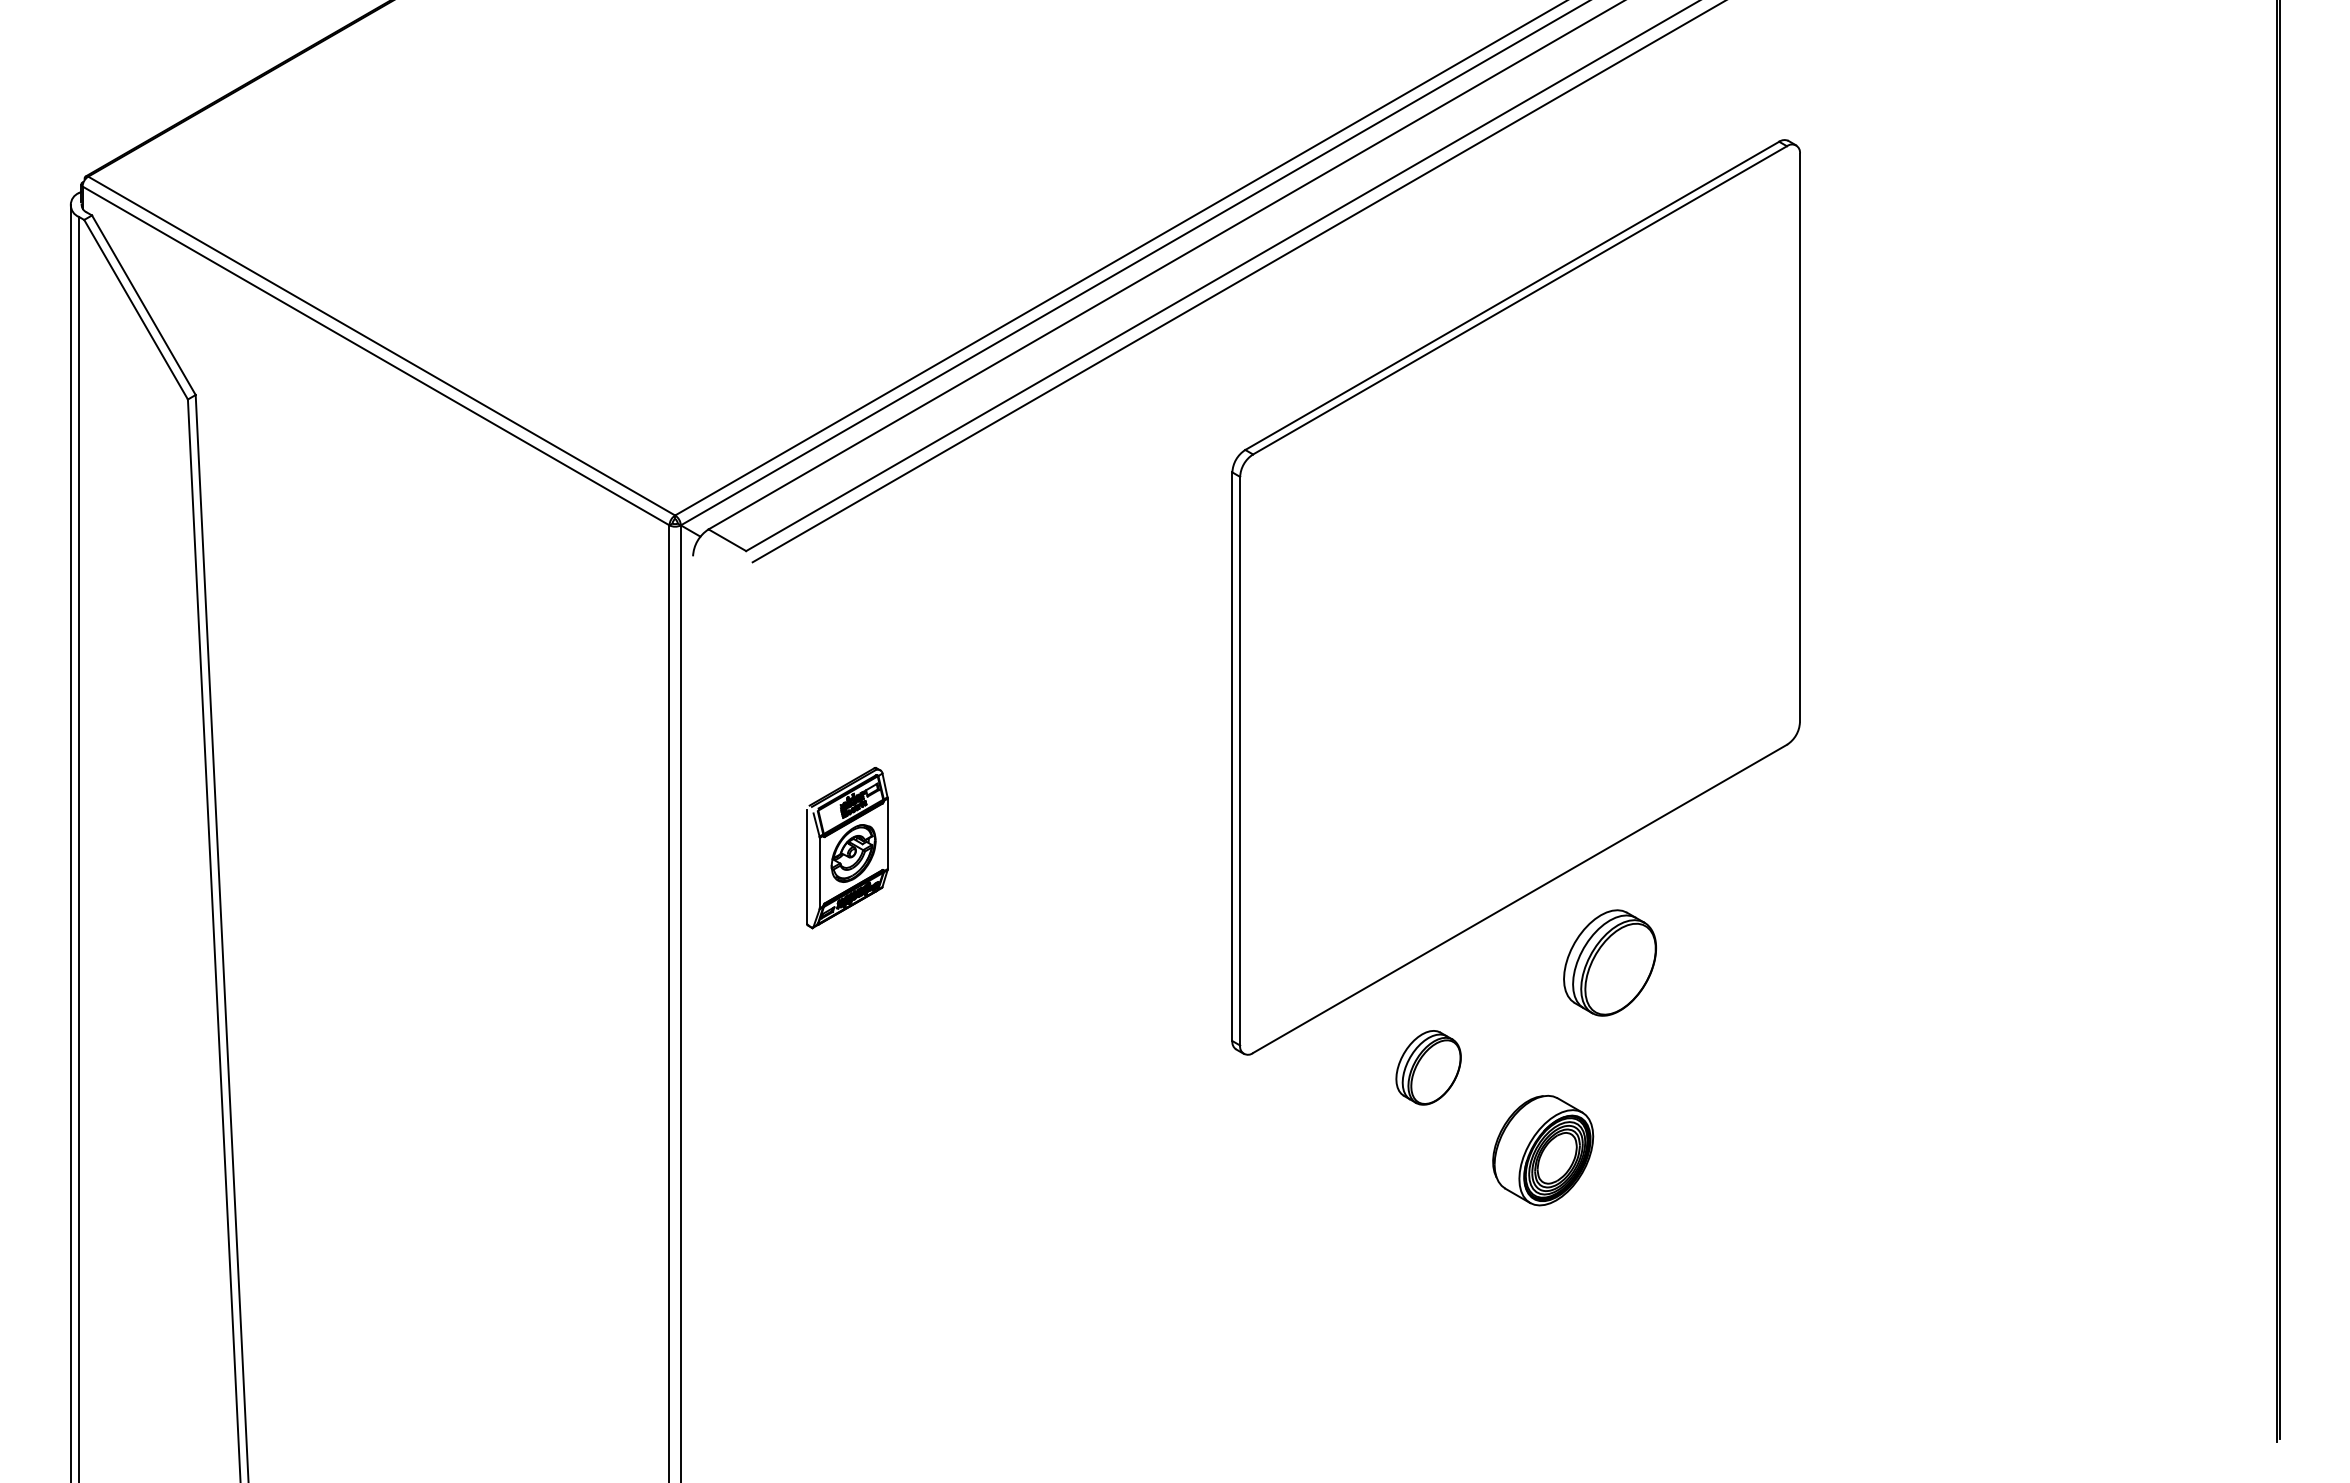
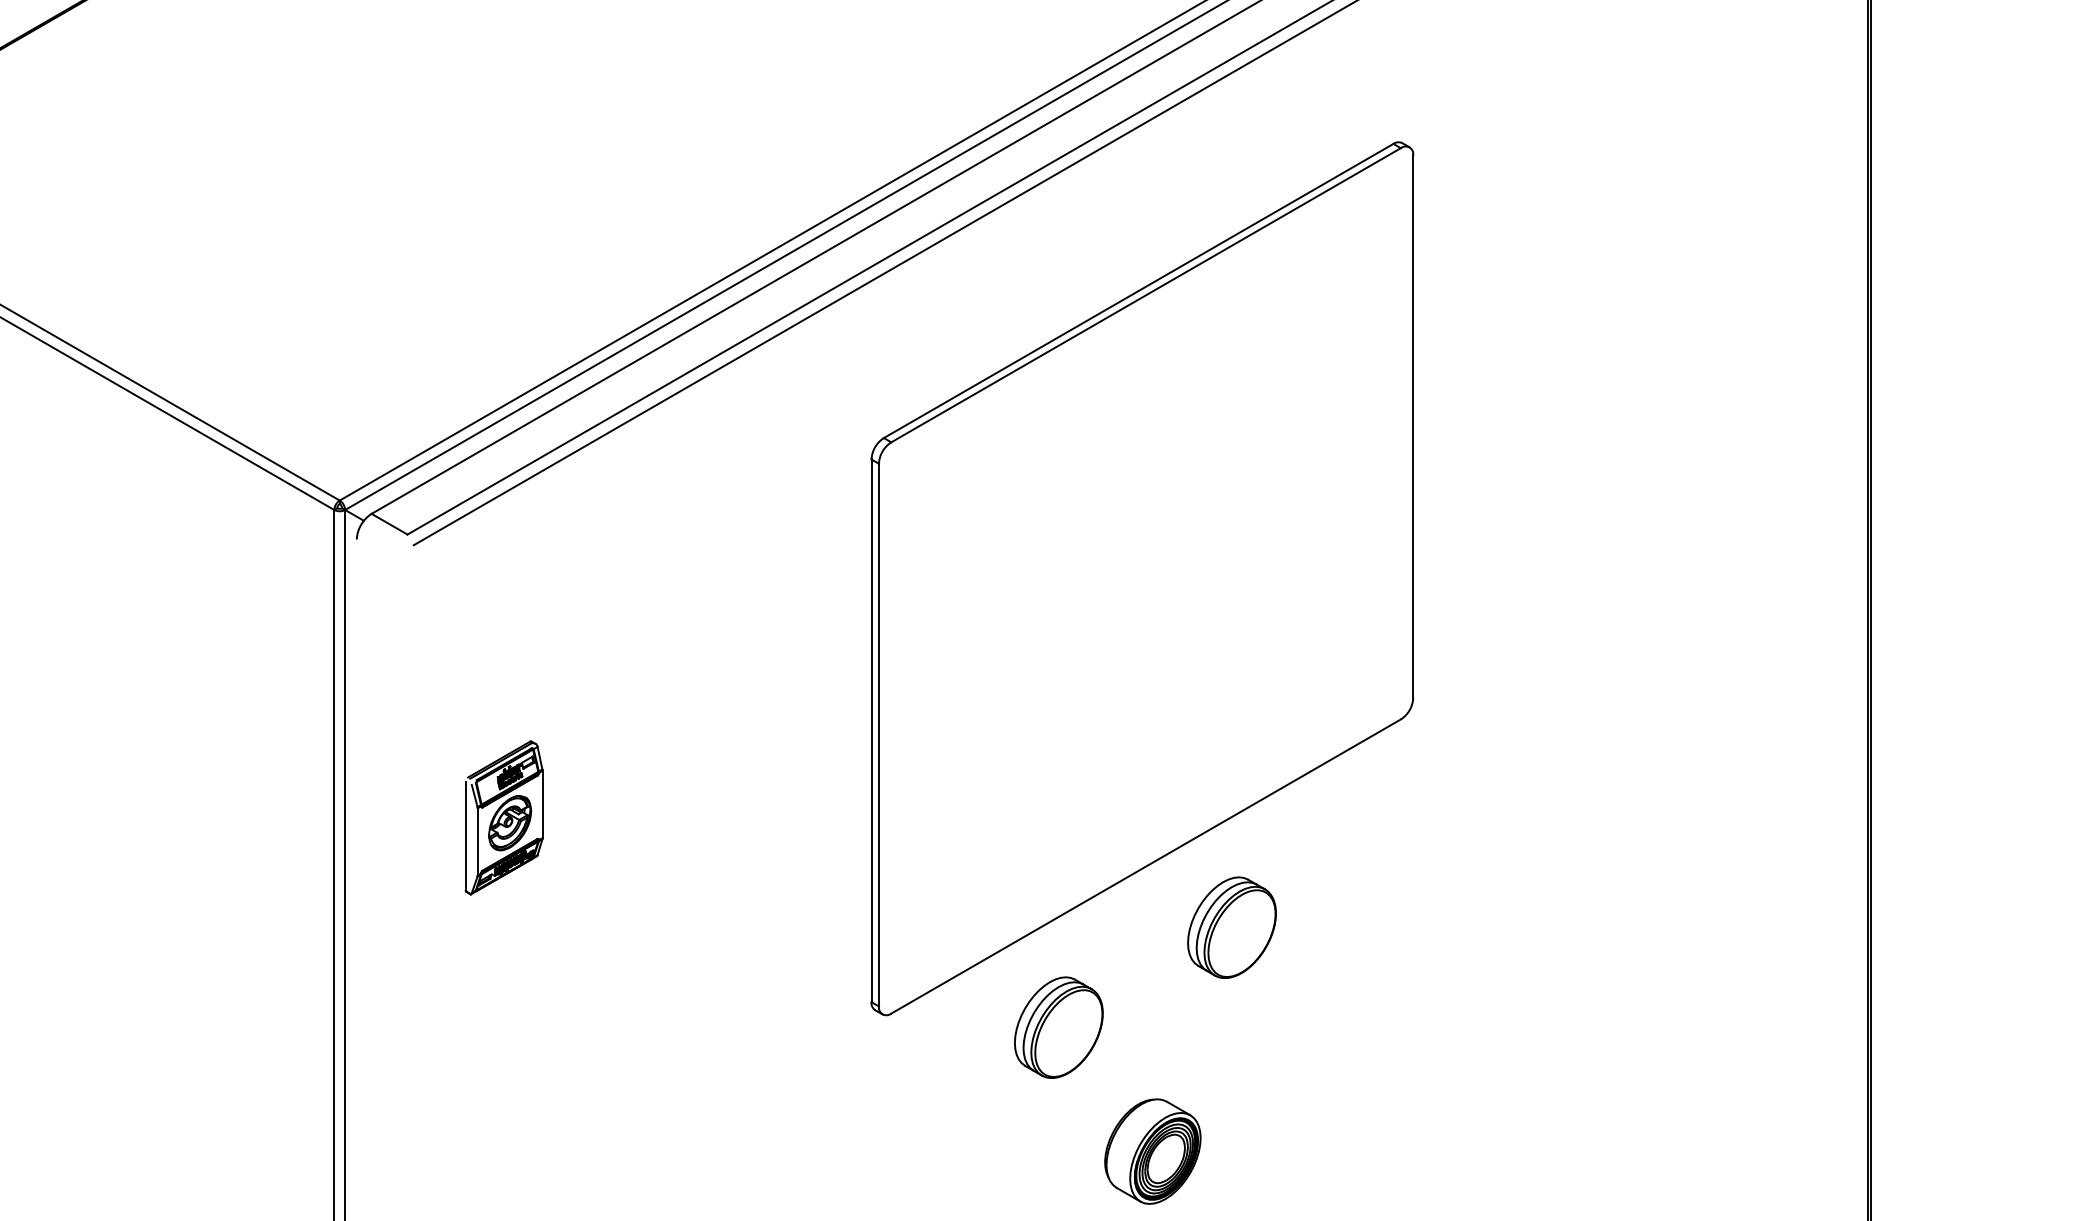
part: (1428, 1067) -> (1058, 1027), size x1.43
part: (1543, 1150) -> (1153, 1151), moved

